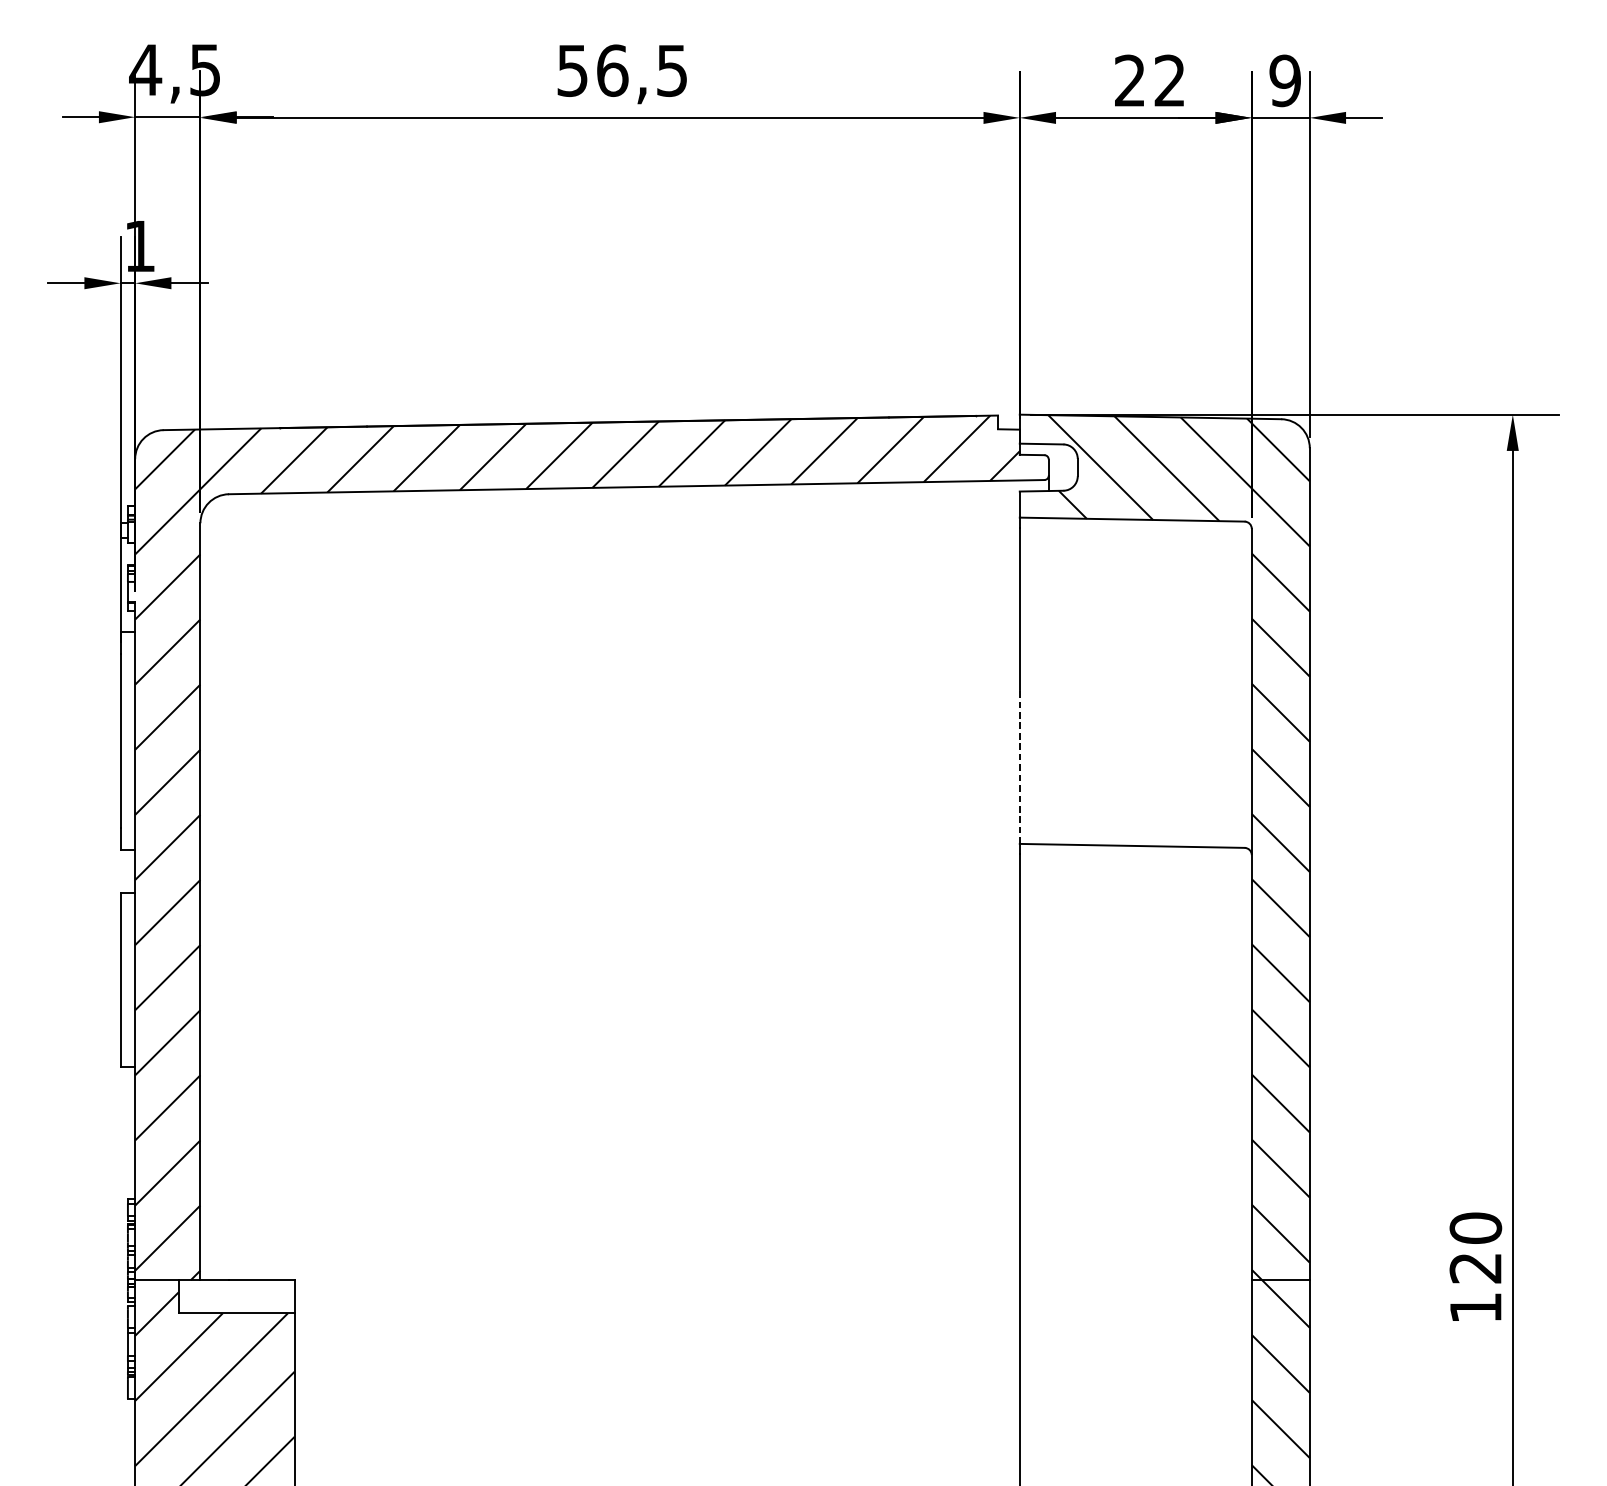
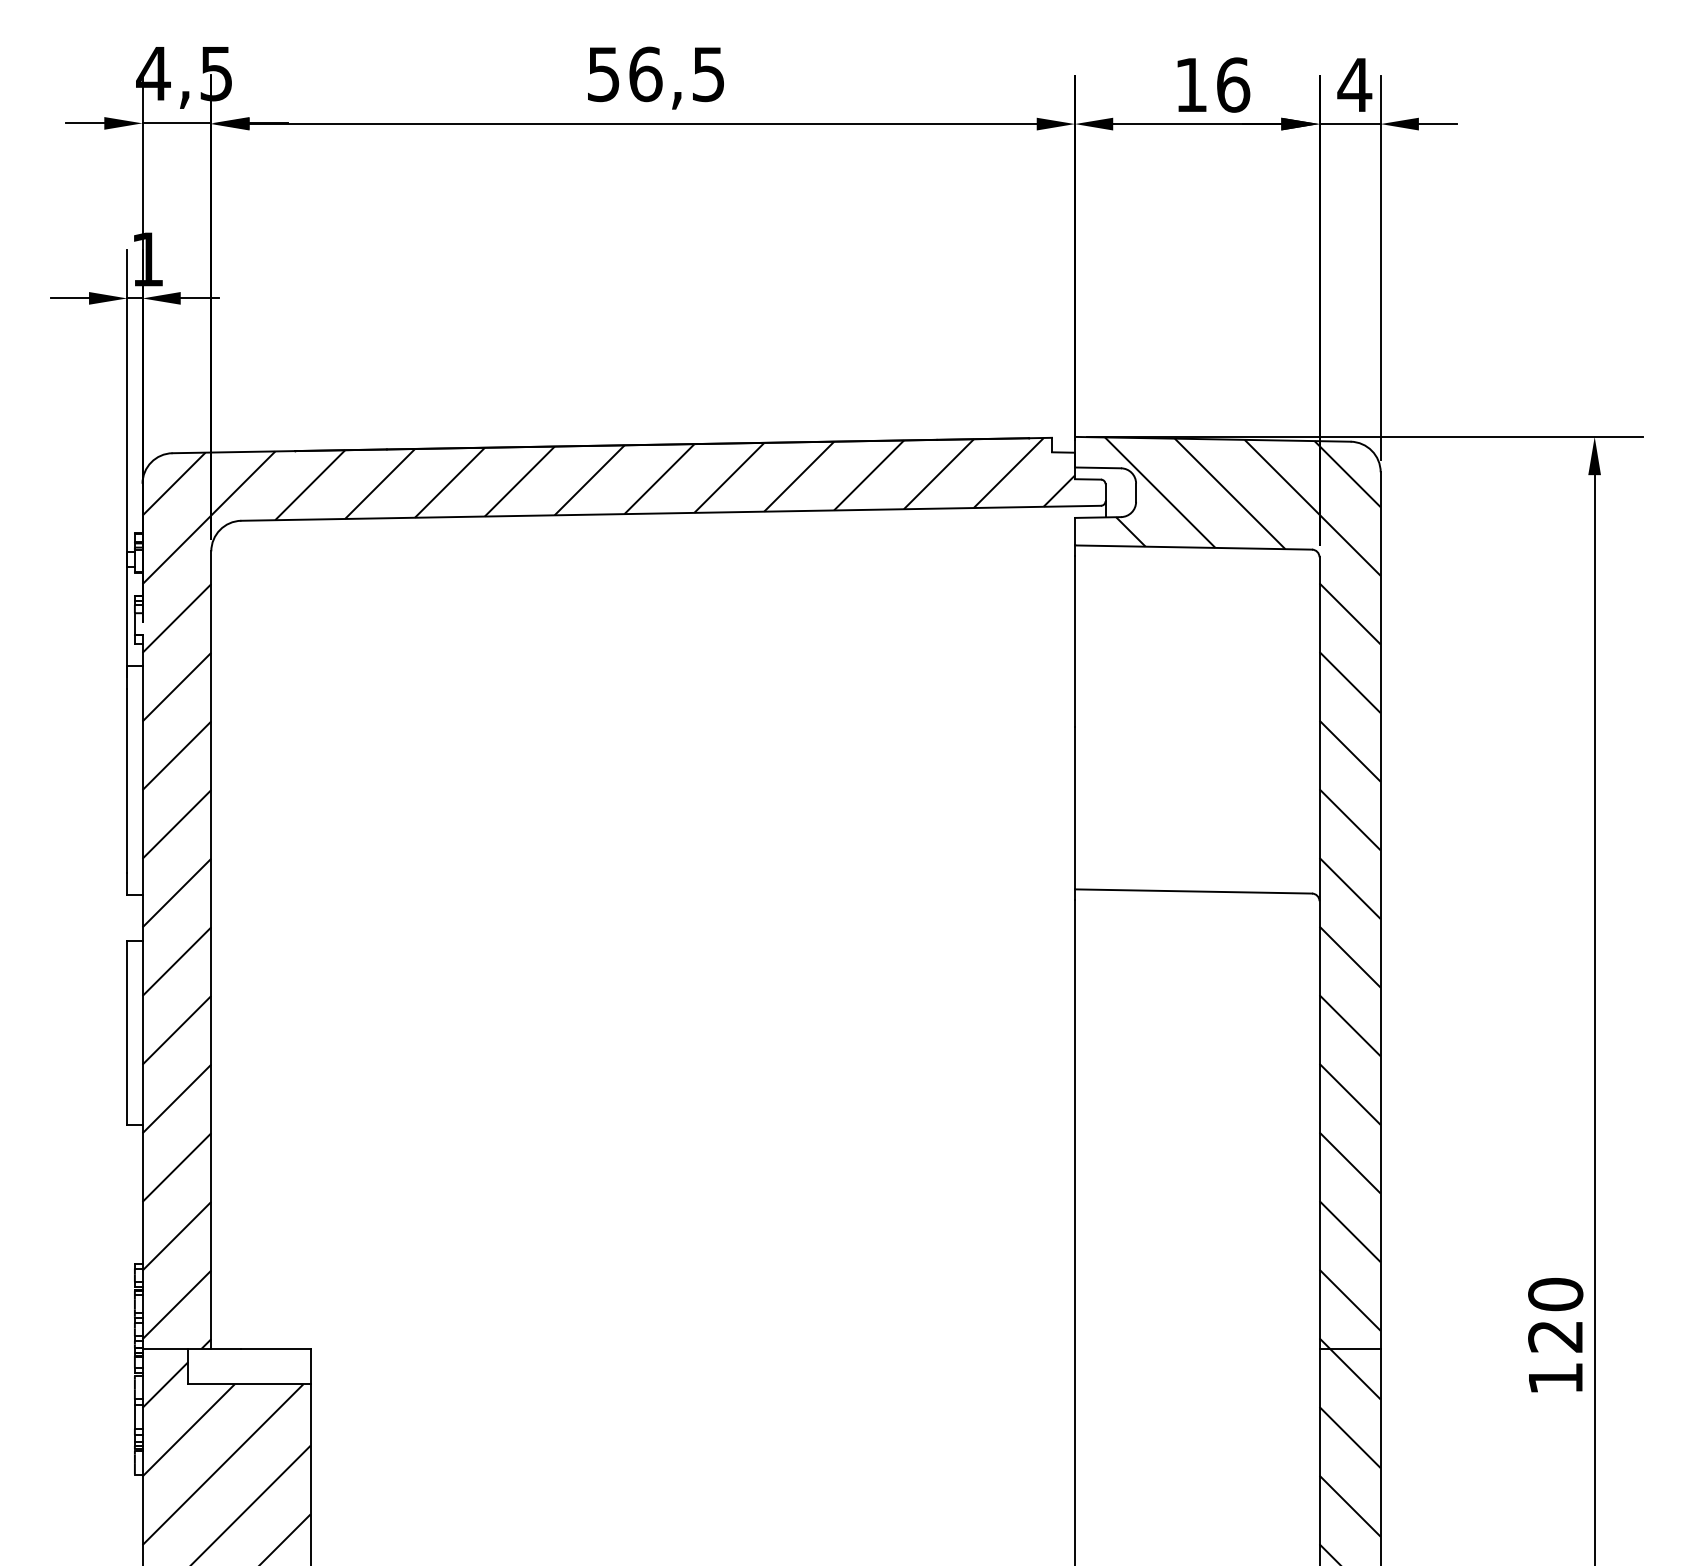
text: (1150, 80) -> (1212, 84), 22 -> 16
text: (1284, 80) -> (1354, 84), 9 -> 4
line: (1019, 766) -> (1074, 807), dashed -> solid

